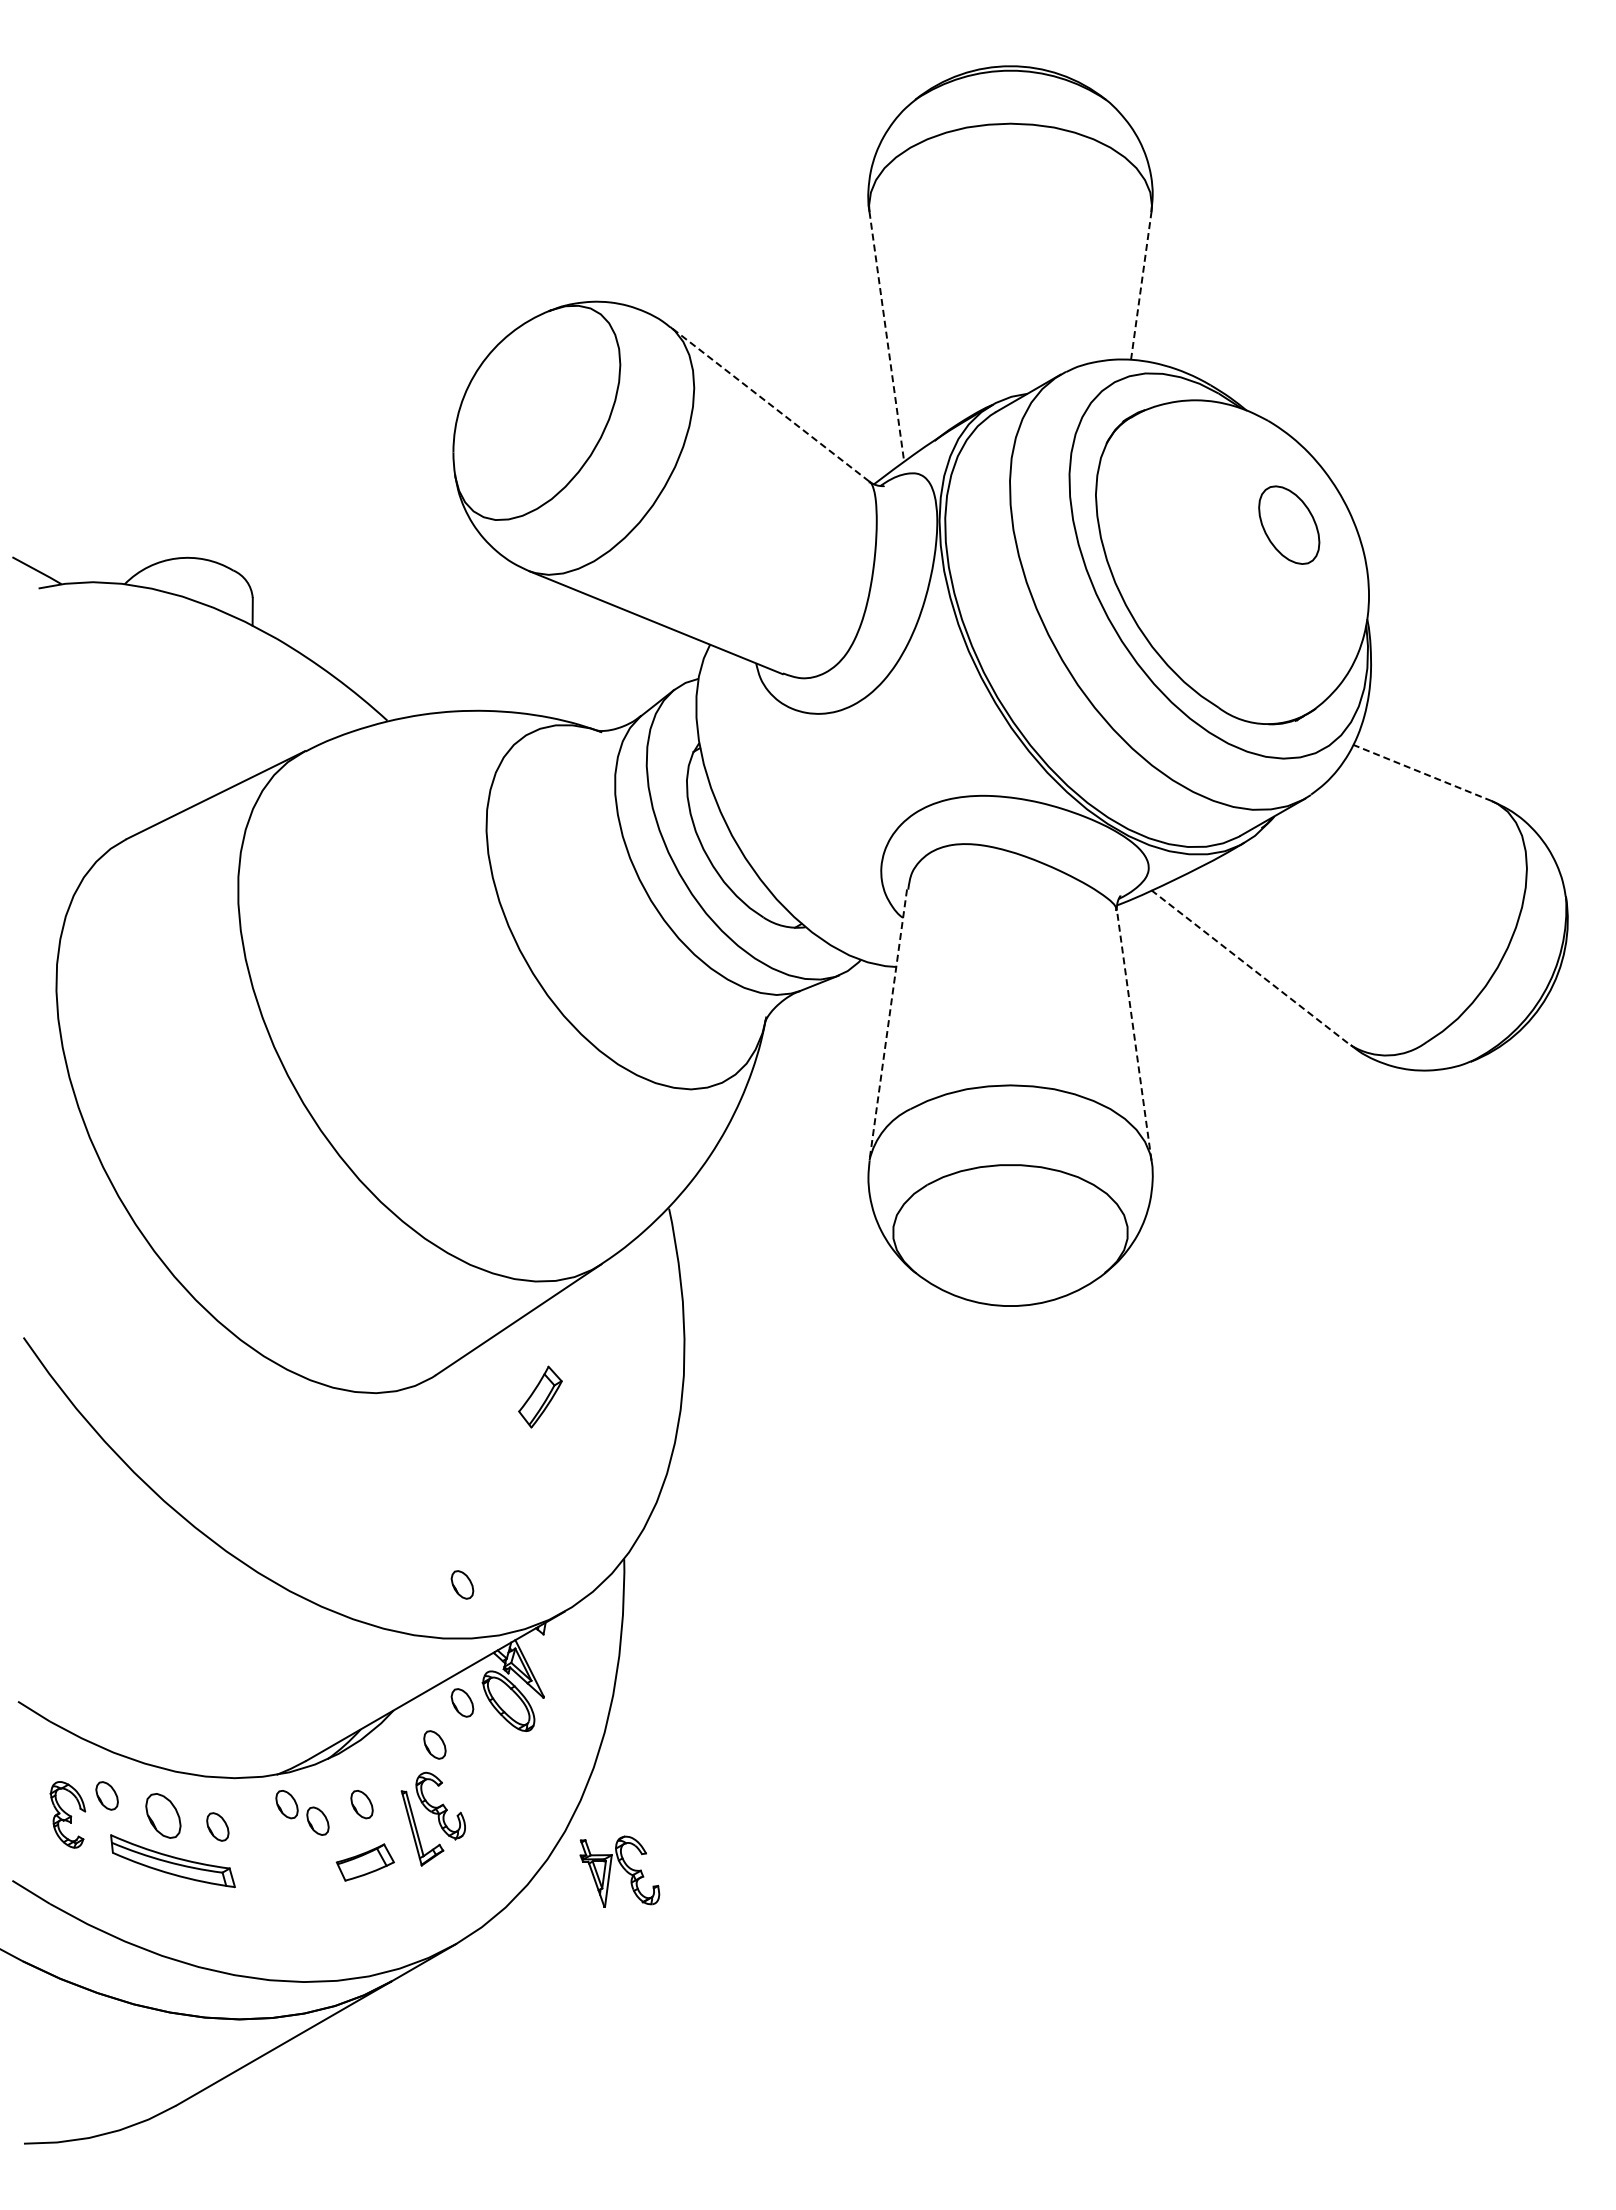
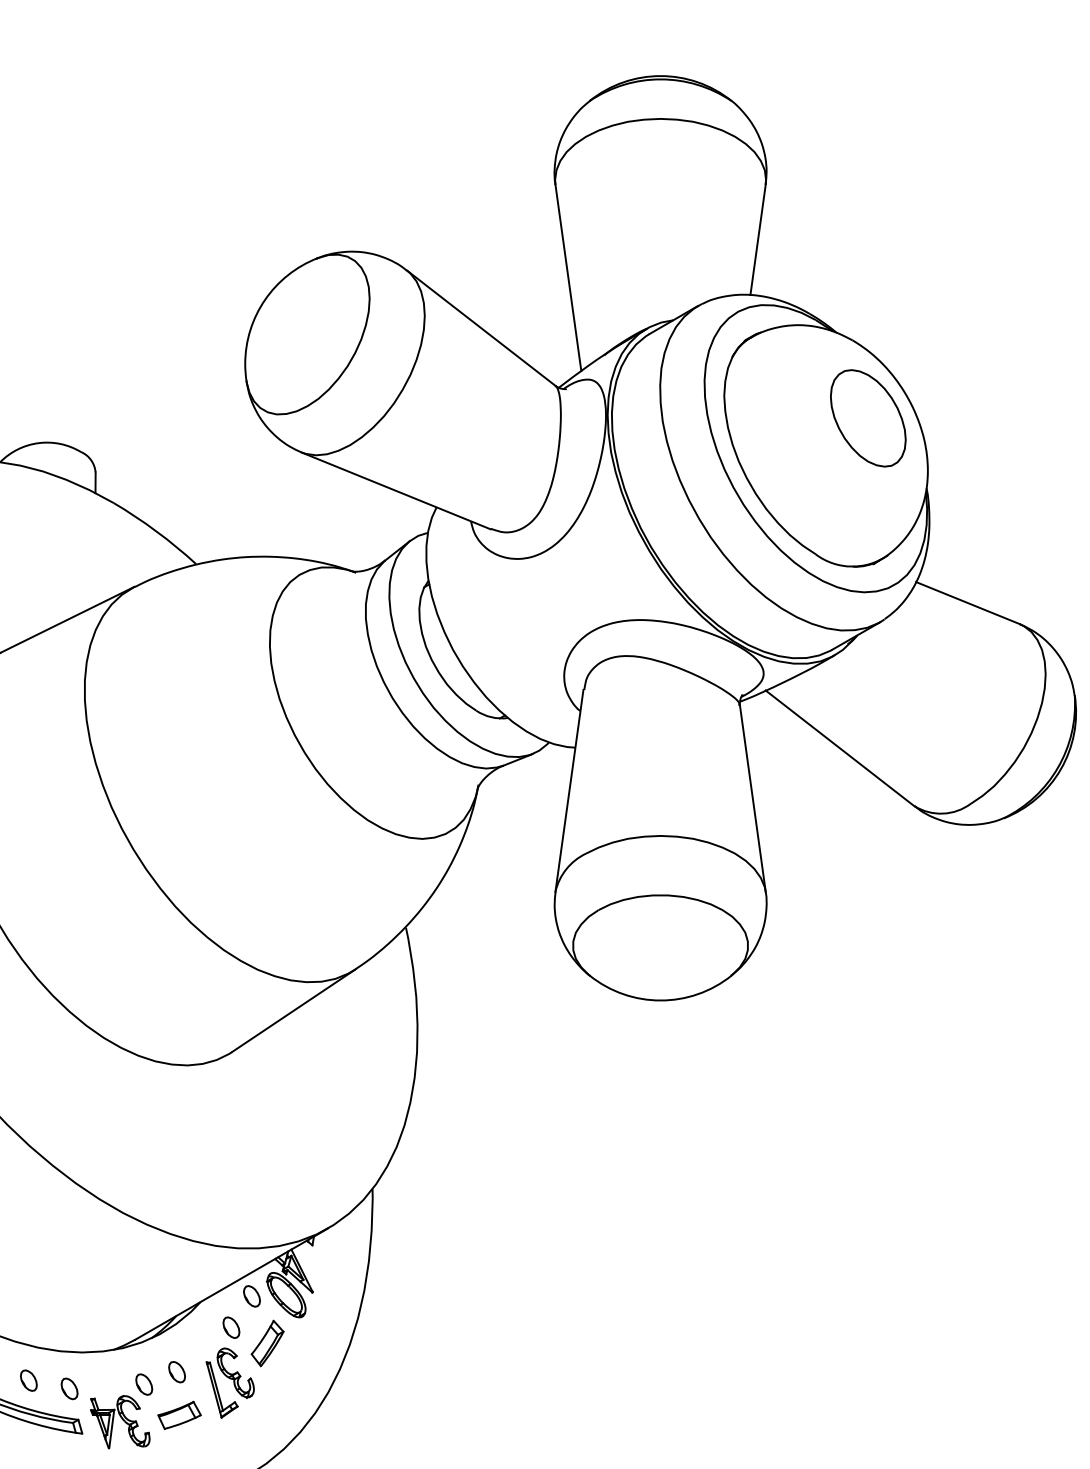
line: (1141, 285) -> (758, 239), dashed -> solid
line: (886, 337) -> (568, 278), dashed -> solid
line: (769, 404) -> (480, 328), dashed -> solid
part: (1289, 524) -> (868, 417), size x1.67
line: (1422, 772) -> (967, 602), dashed -> solid
line: (1251, 968) -> (840, 748), dashed -> solid
line: (888, 1024) -> (569, 790), dashed -> solid
line: (1134, 1035) -> (753, 798), dashed -> solid
part: (540, 1396) -> (267, 1343), moved
part: (462, 1584) -> (251, 1208), removed
part: (286, 1804) -> (120, 1372), removed
part: (162, 1815) -> (28, 1380), size x0.62
part: (619, 1871) -> (120, 1422), moved

